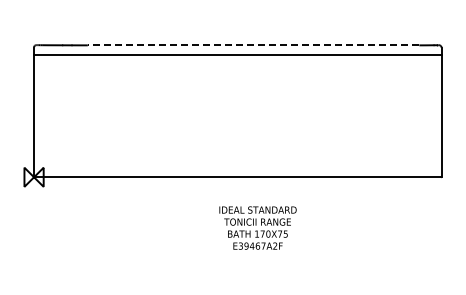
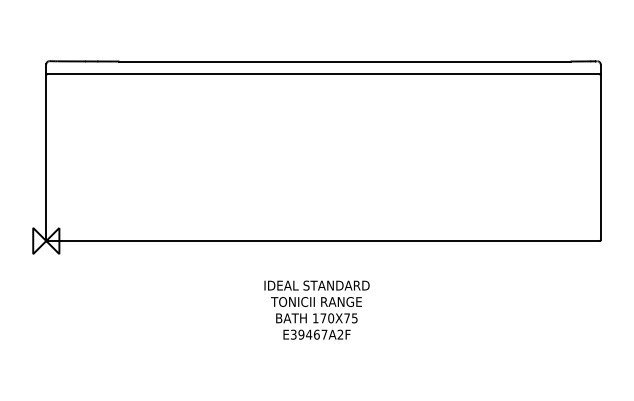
line: (253, 45) -> (344, 61), dashed -> solid
text: (257, 227) -> (316, 309), moved

